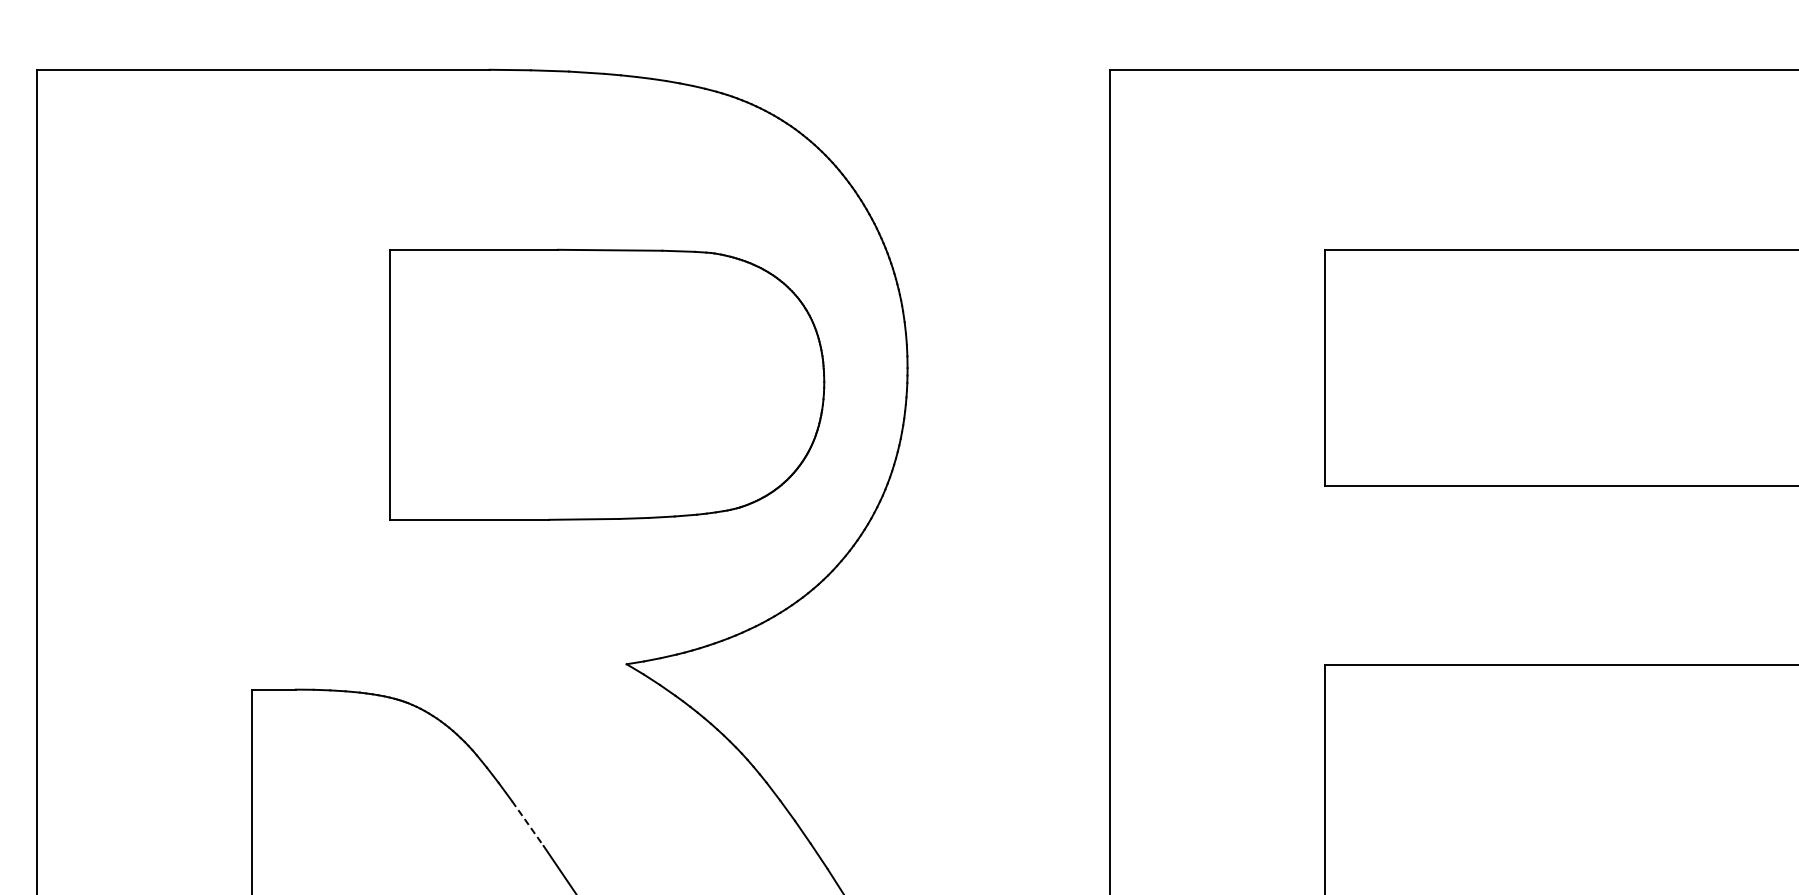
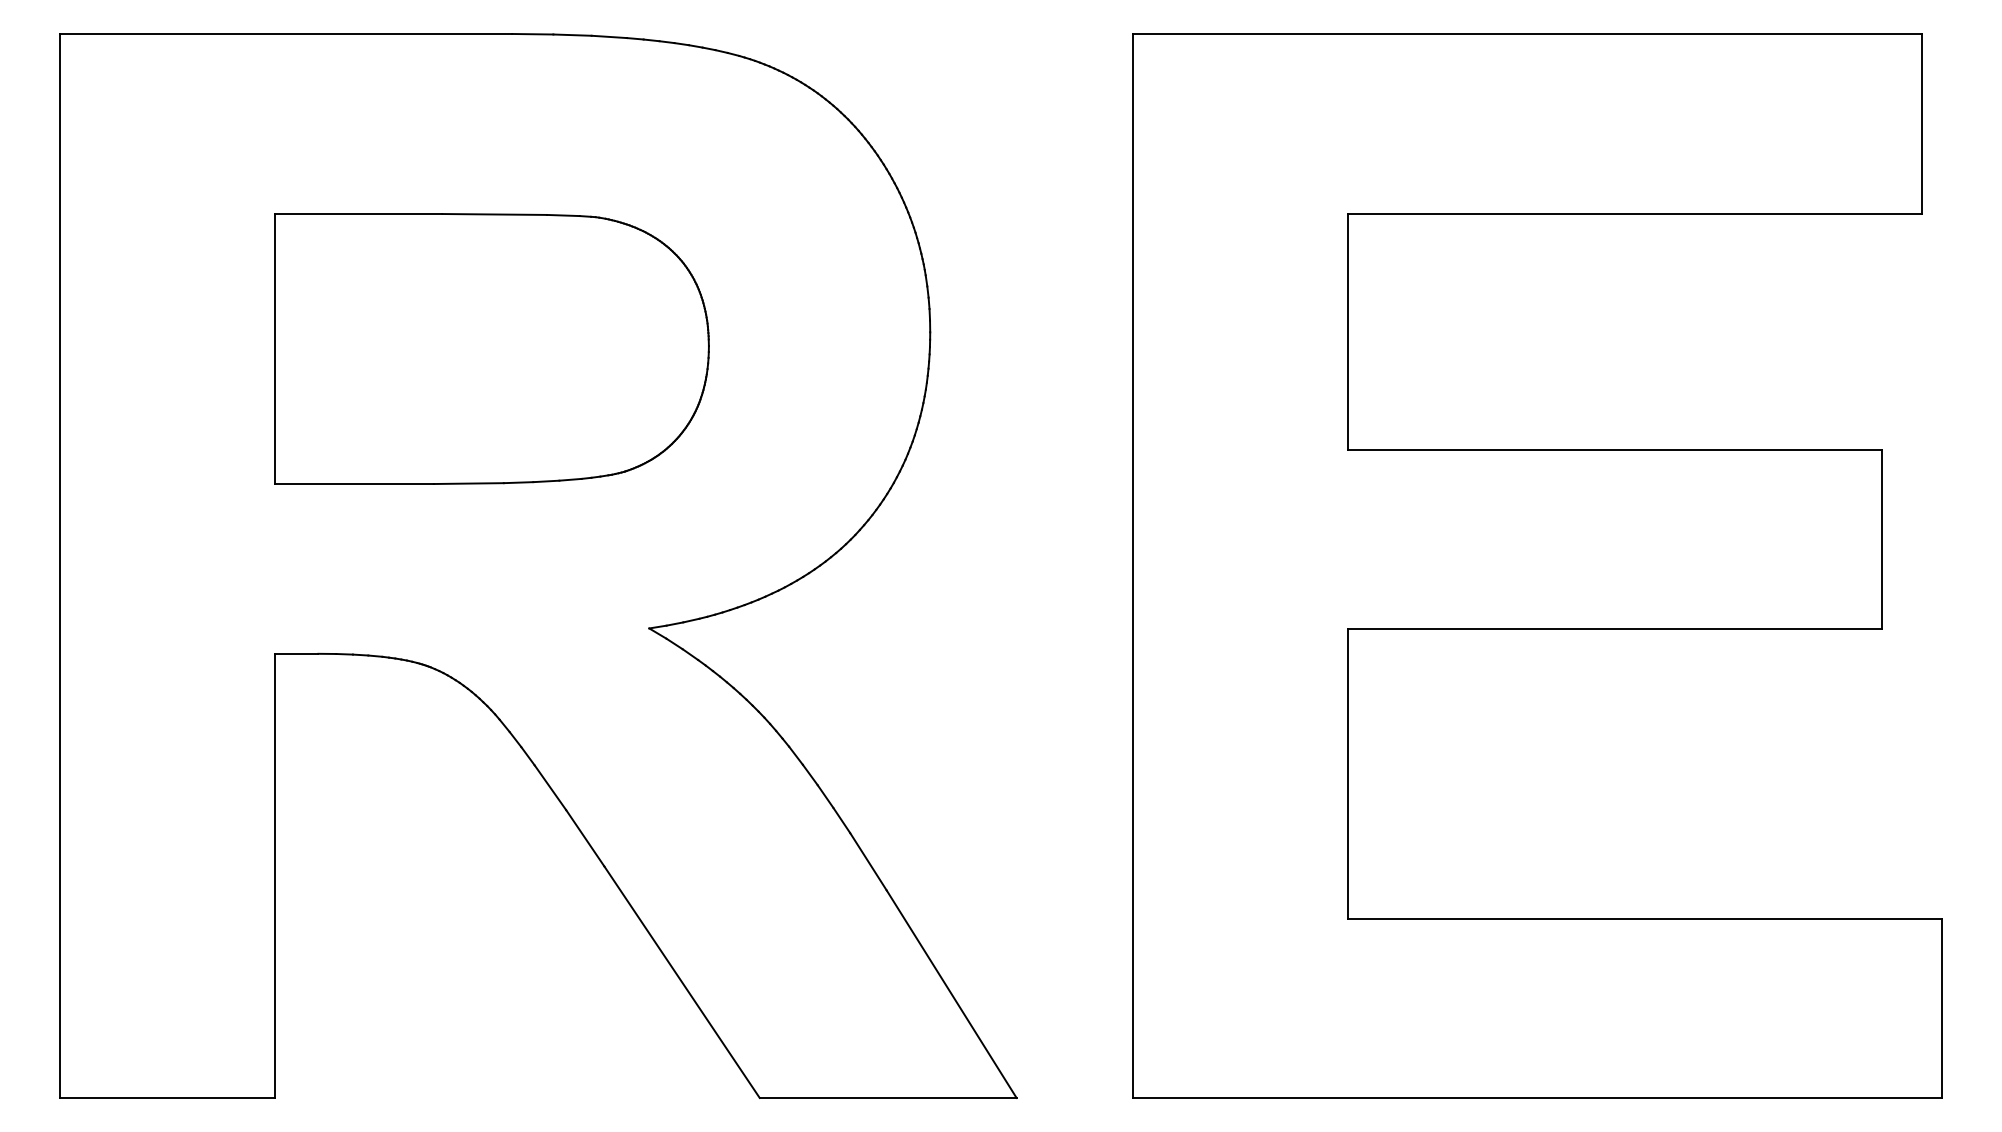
part: (606, 384) -> (491, 348), moved
line: (527, 824) -> (550, 788), dashed -> solid

